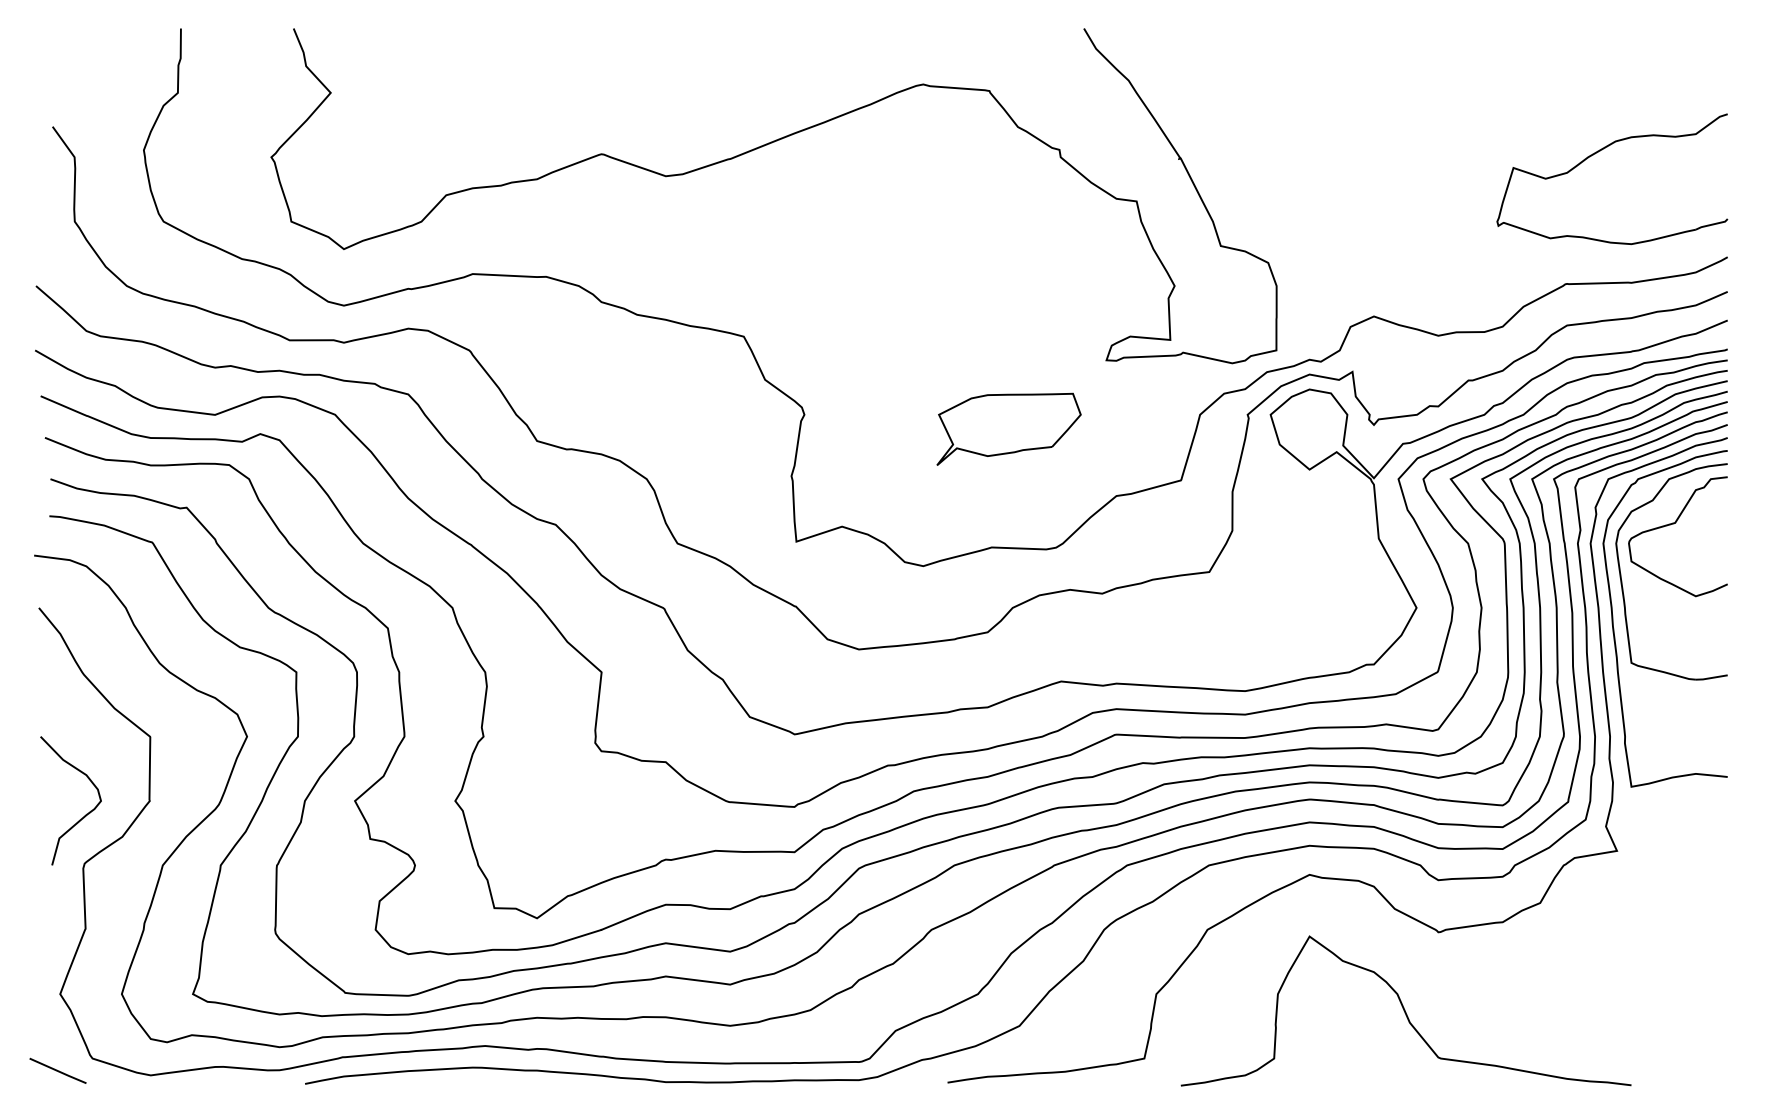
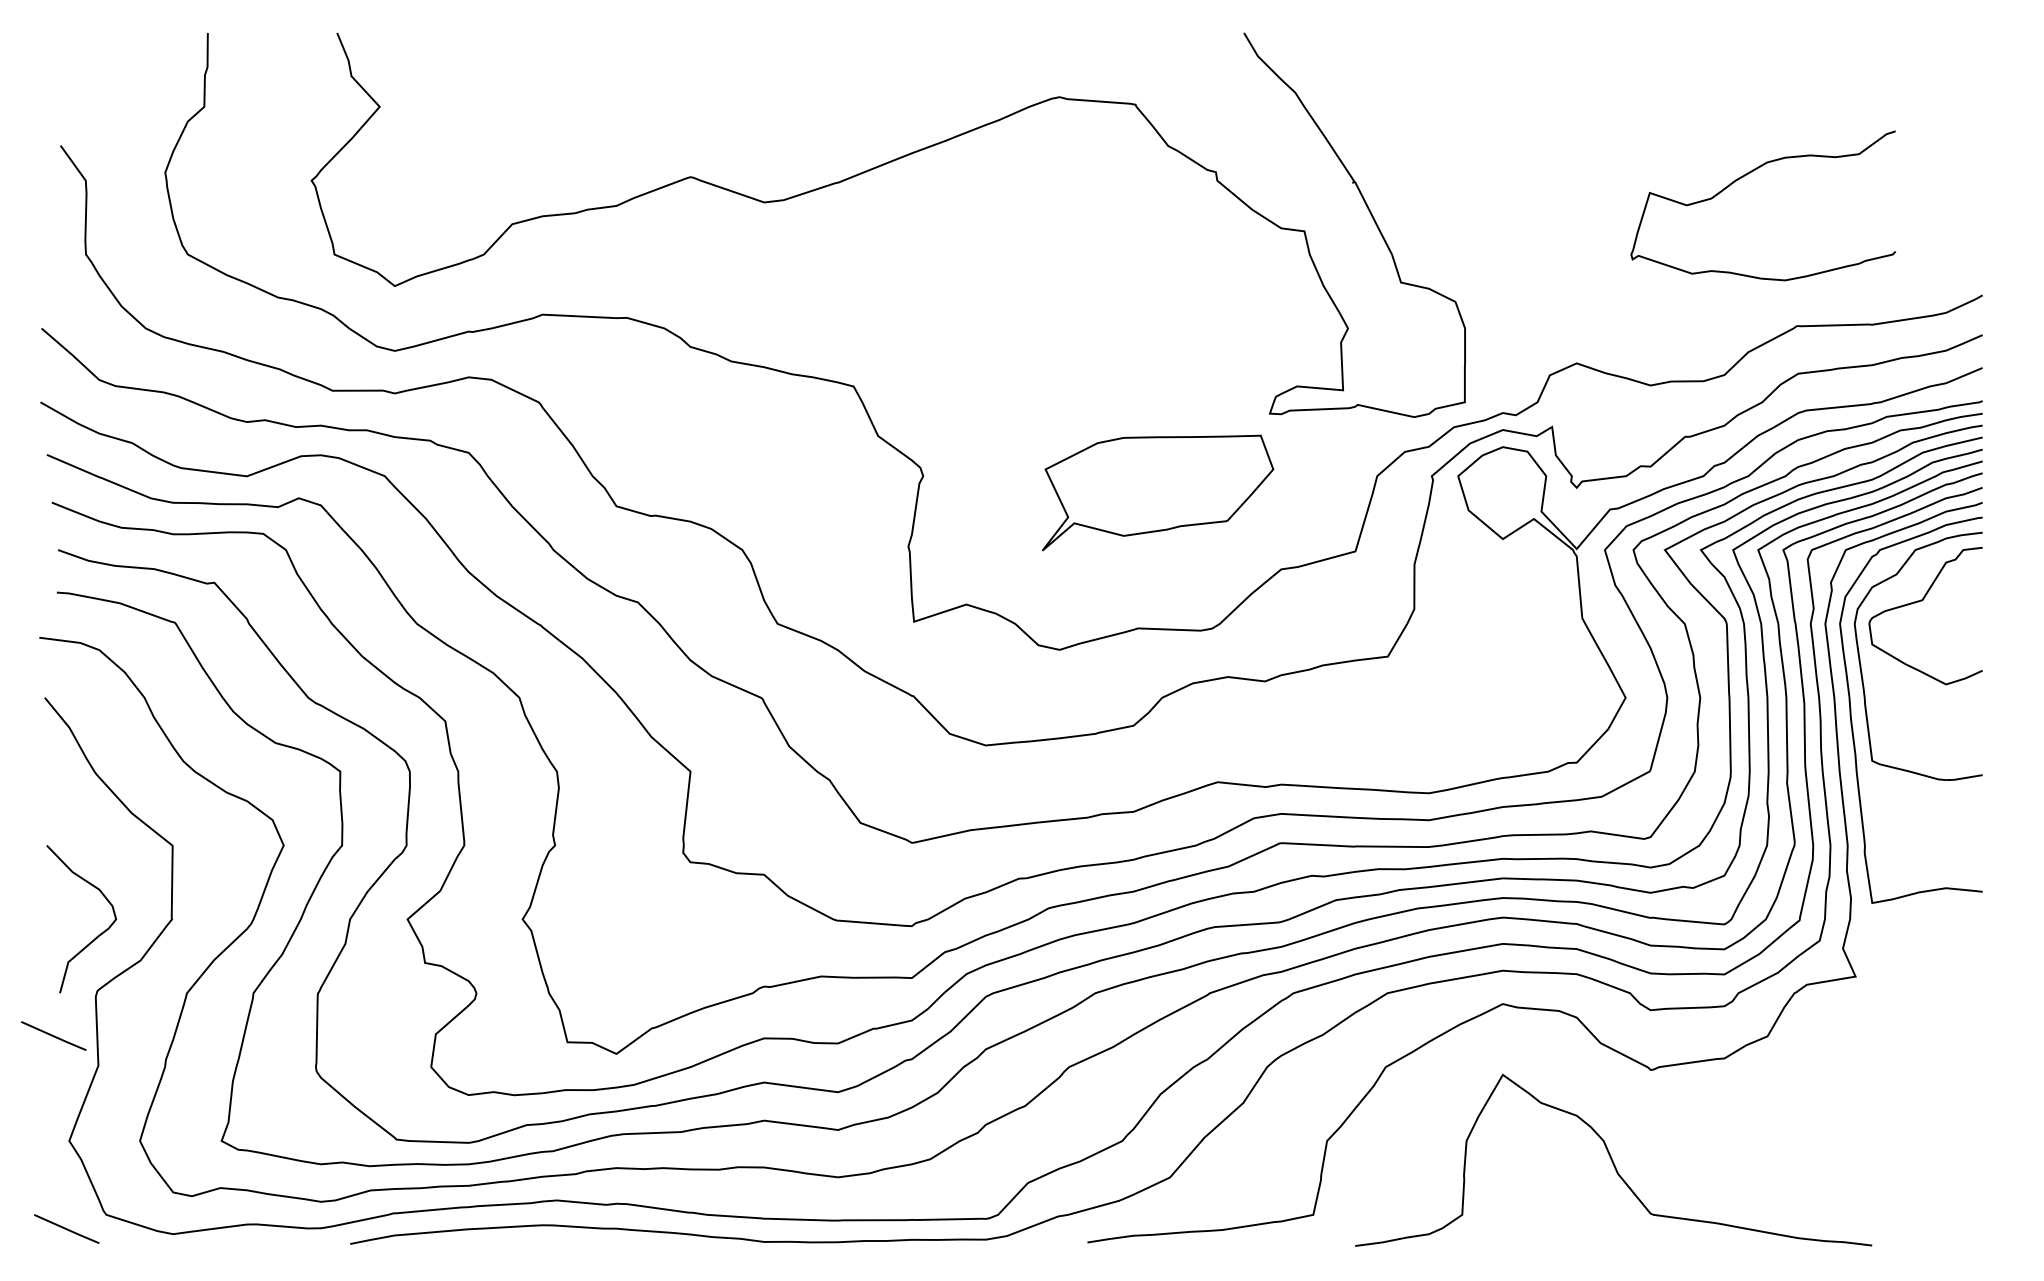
part: (1596, 153) -> (1745, 176), moved
part: (1008, 429) -> (1157, 492), size x1.4
line: (46, 902) -> (53, 1035), added

